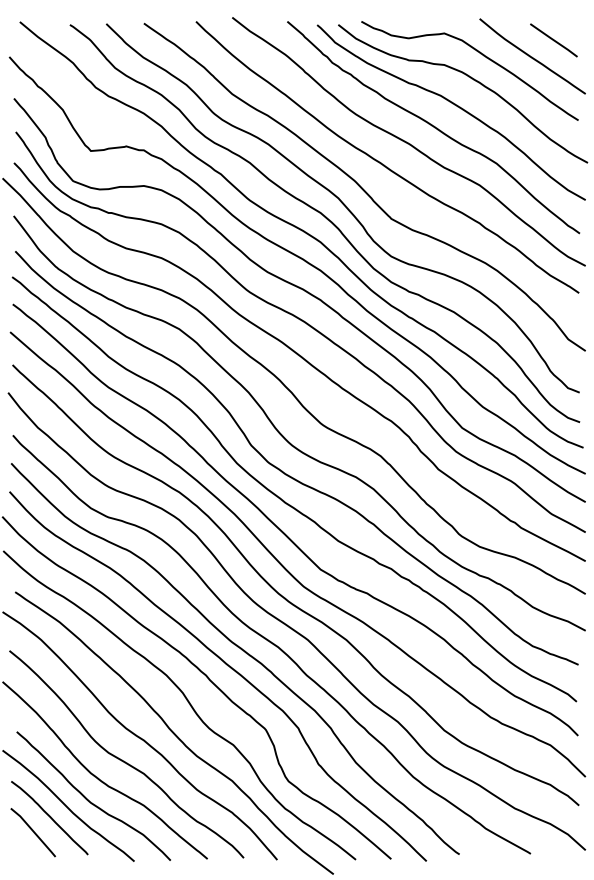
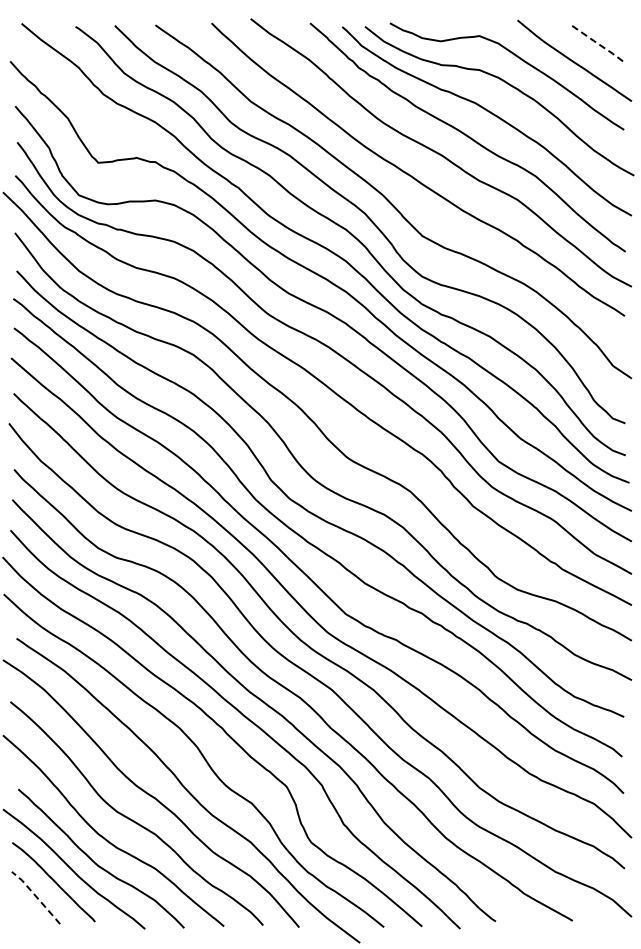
line: (553, 40) -> (597, 43), solid -> dashed
line: (33, 831) -> (36, 896), solid -> dashed

